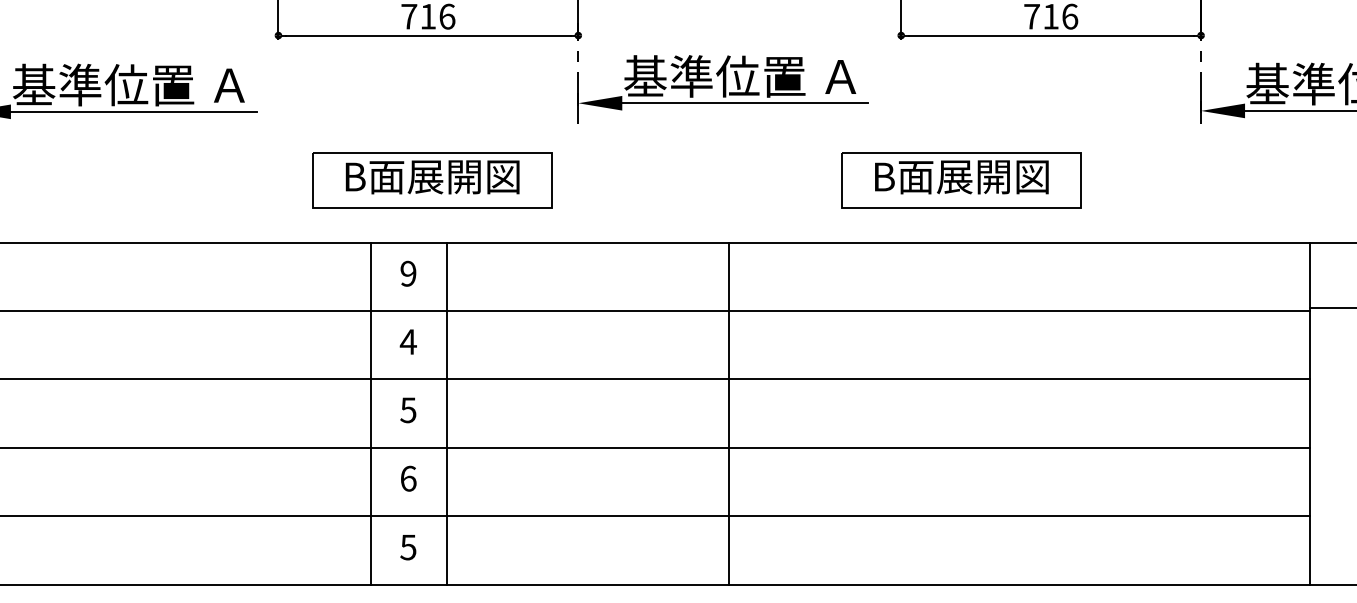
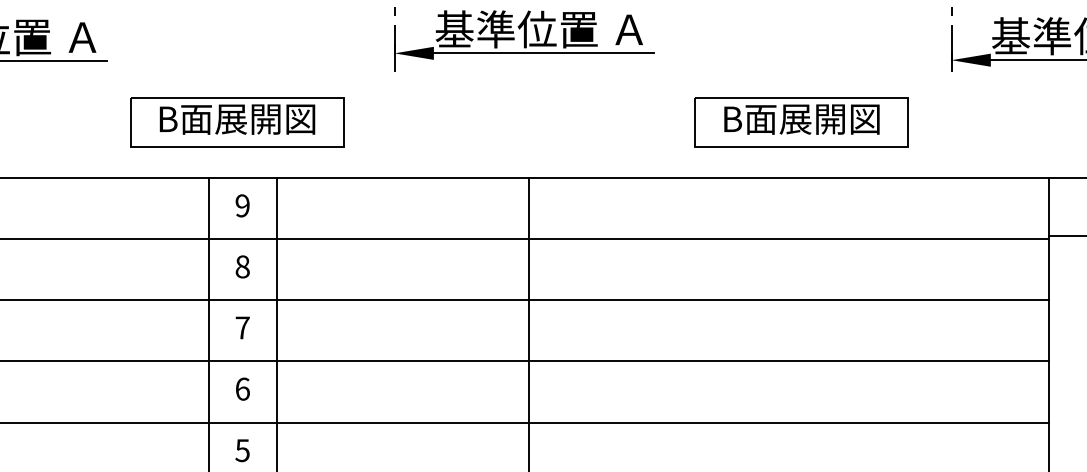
part: (432, 180) -> (237, 122), moved
part: (961, 180) -> (801, 122), moved
text: (407, 341) -> (241, 266), 4 -> 8
text: (408, 410) -> (242, 328), 5 -> 7

